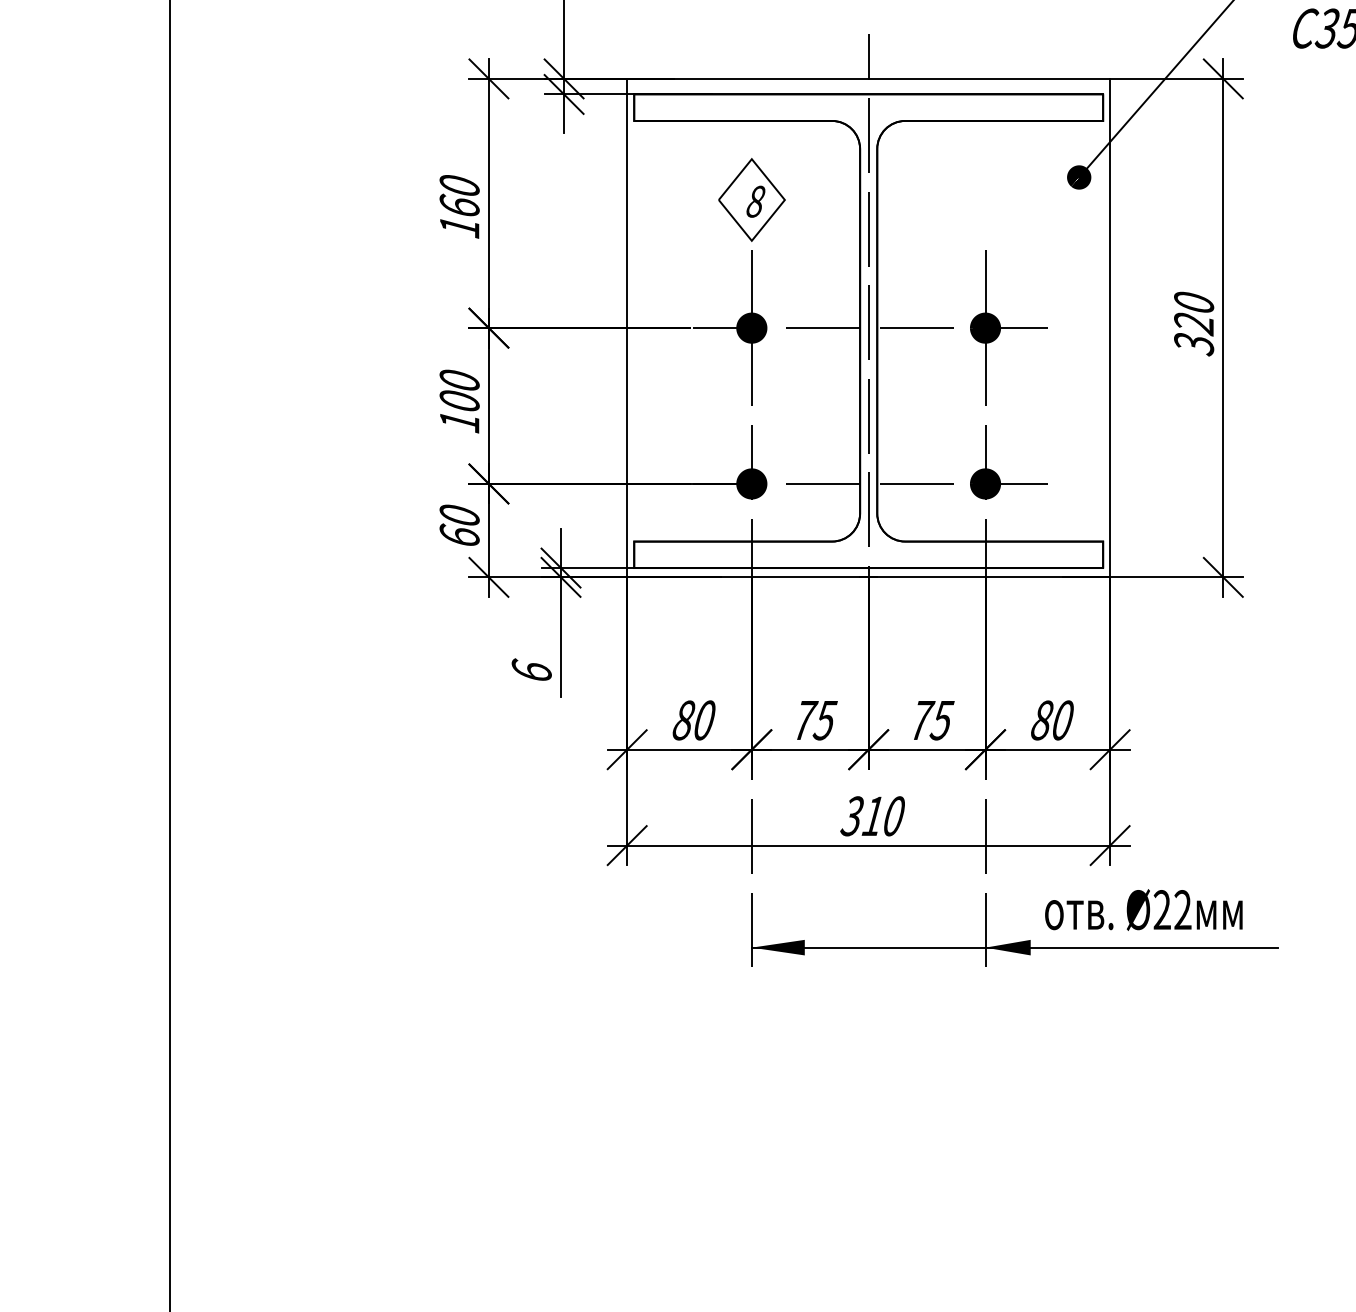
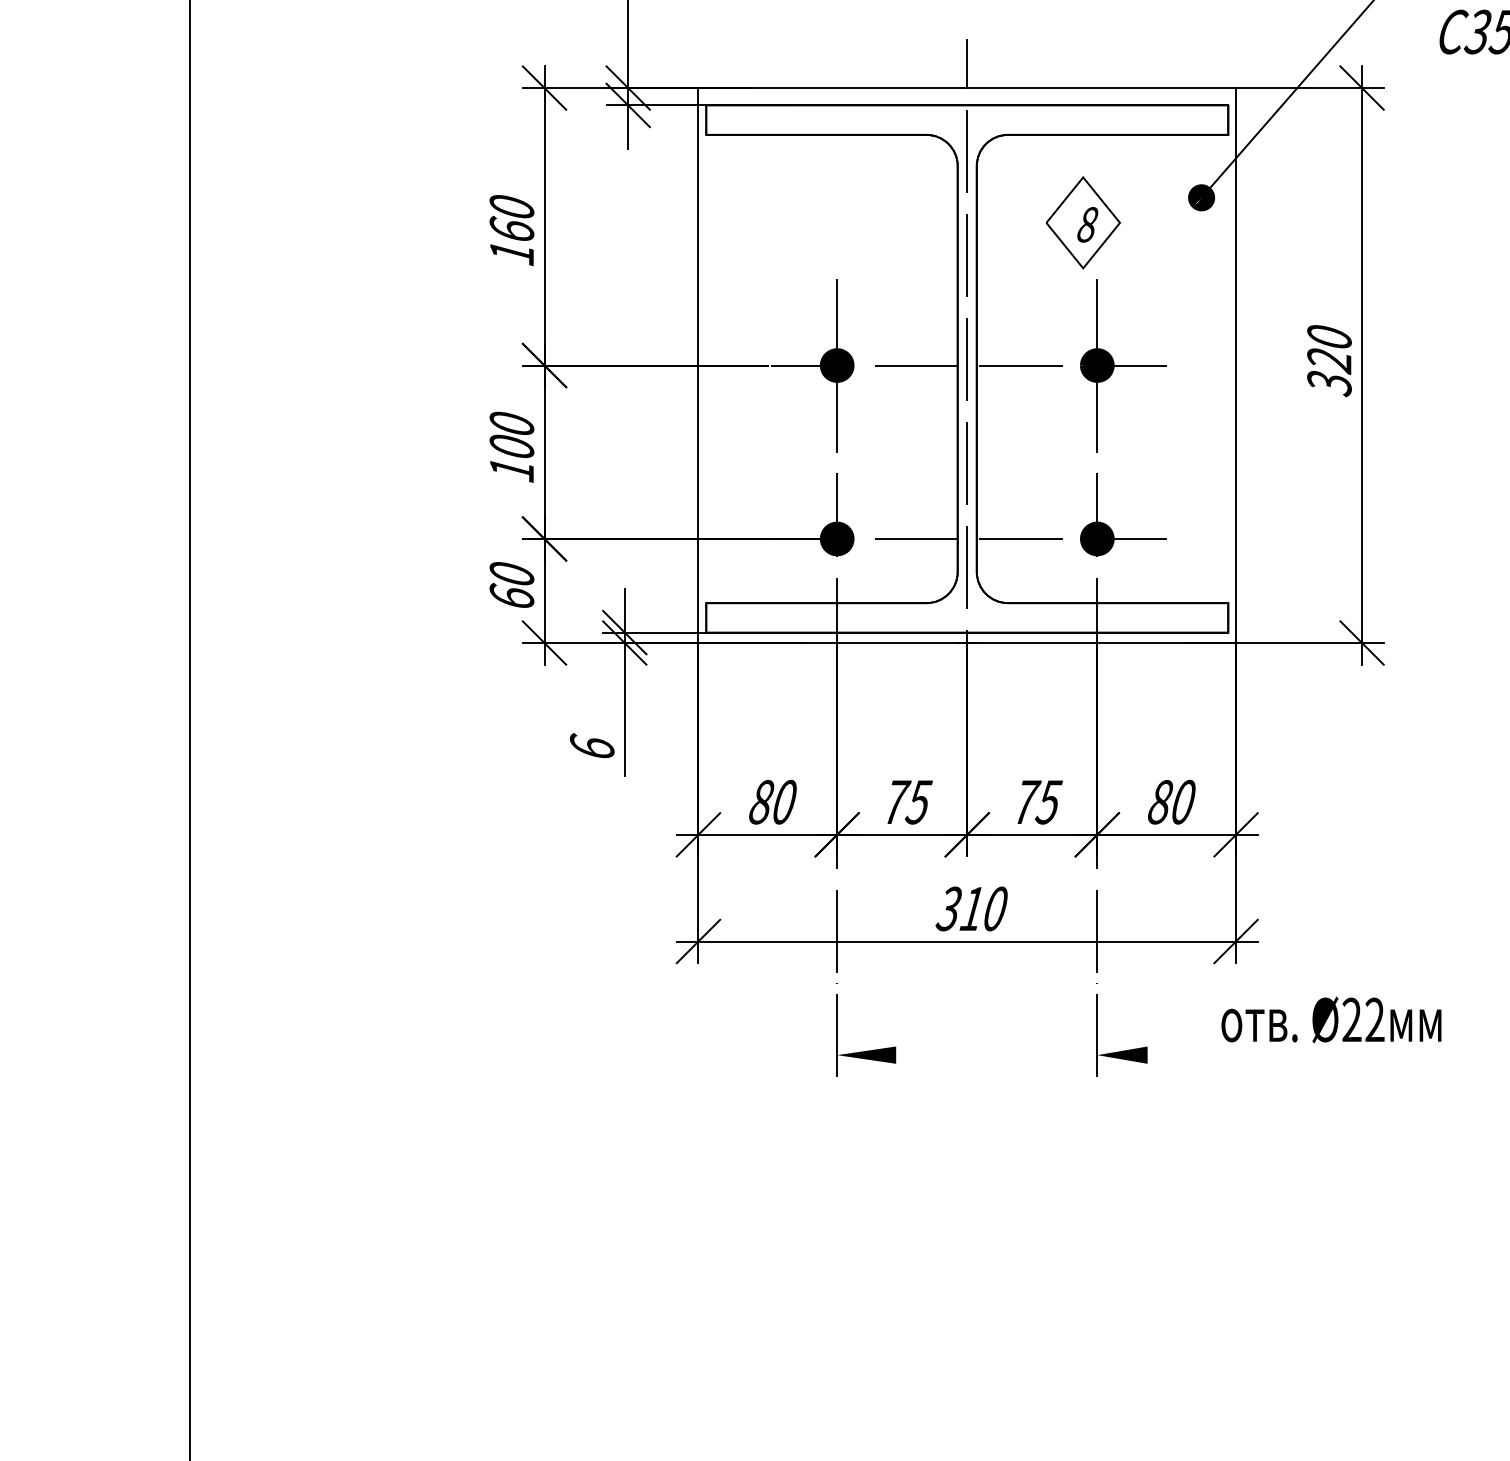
part: (751, 199) -> (1082, 222), moved
text: (1143, 909) -> (1331, 1019), moved
line: (1014, 947) -> (1129, 1054), removed

